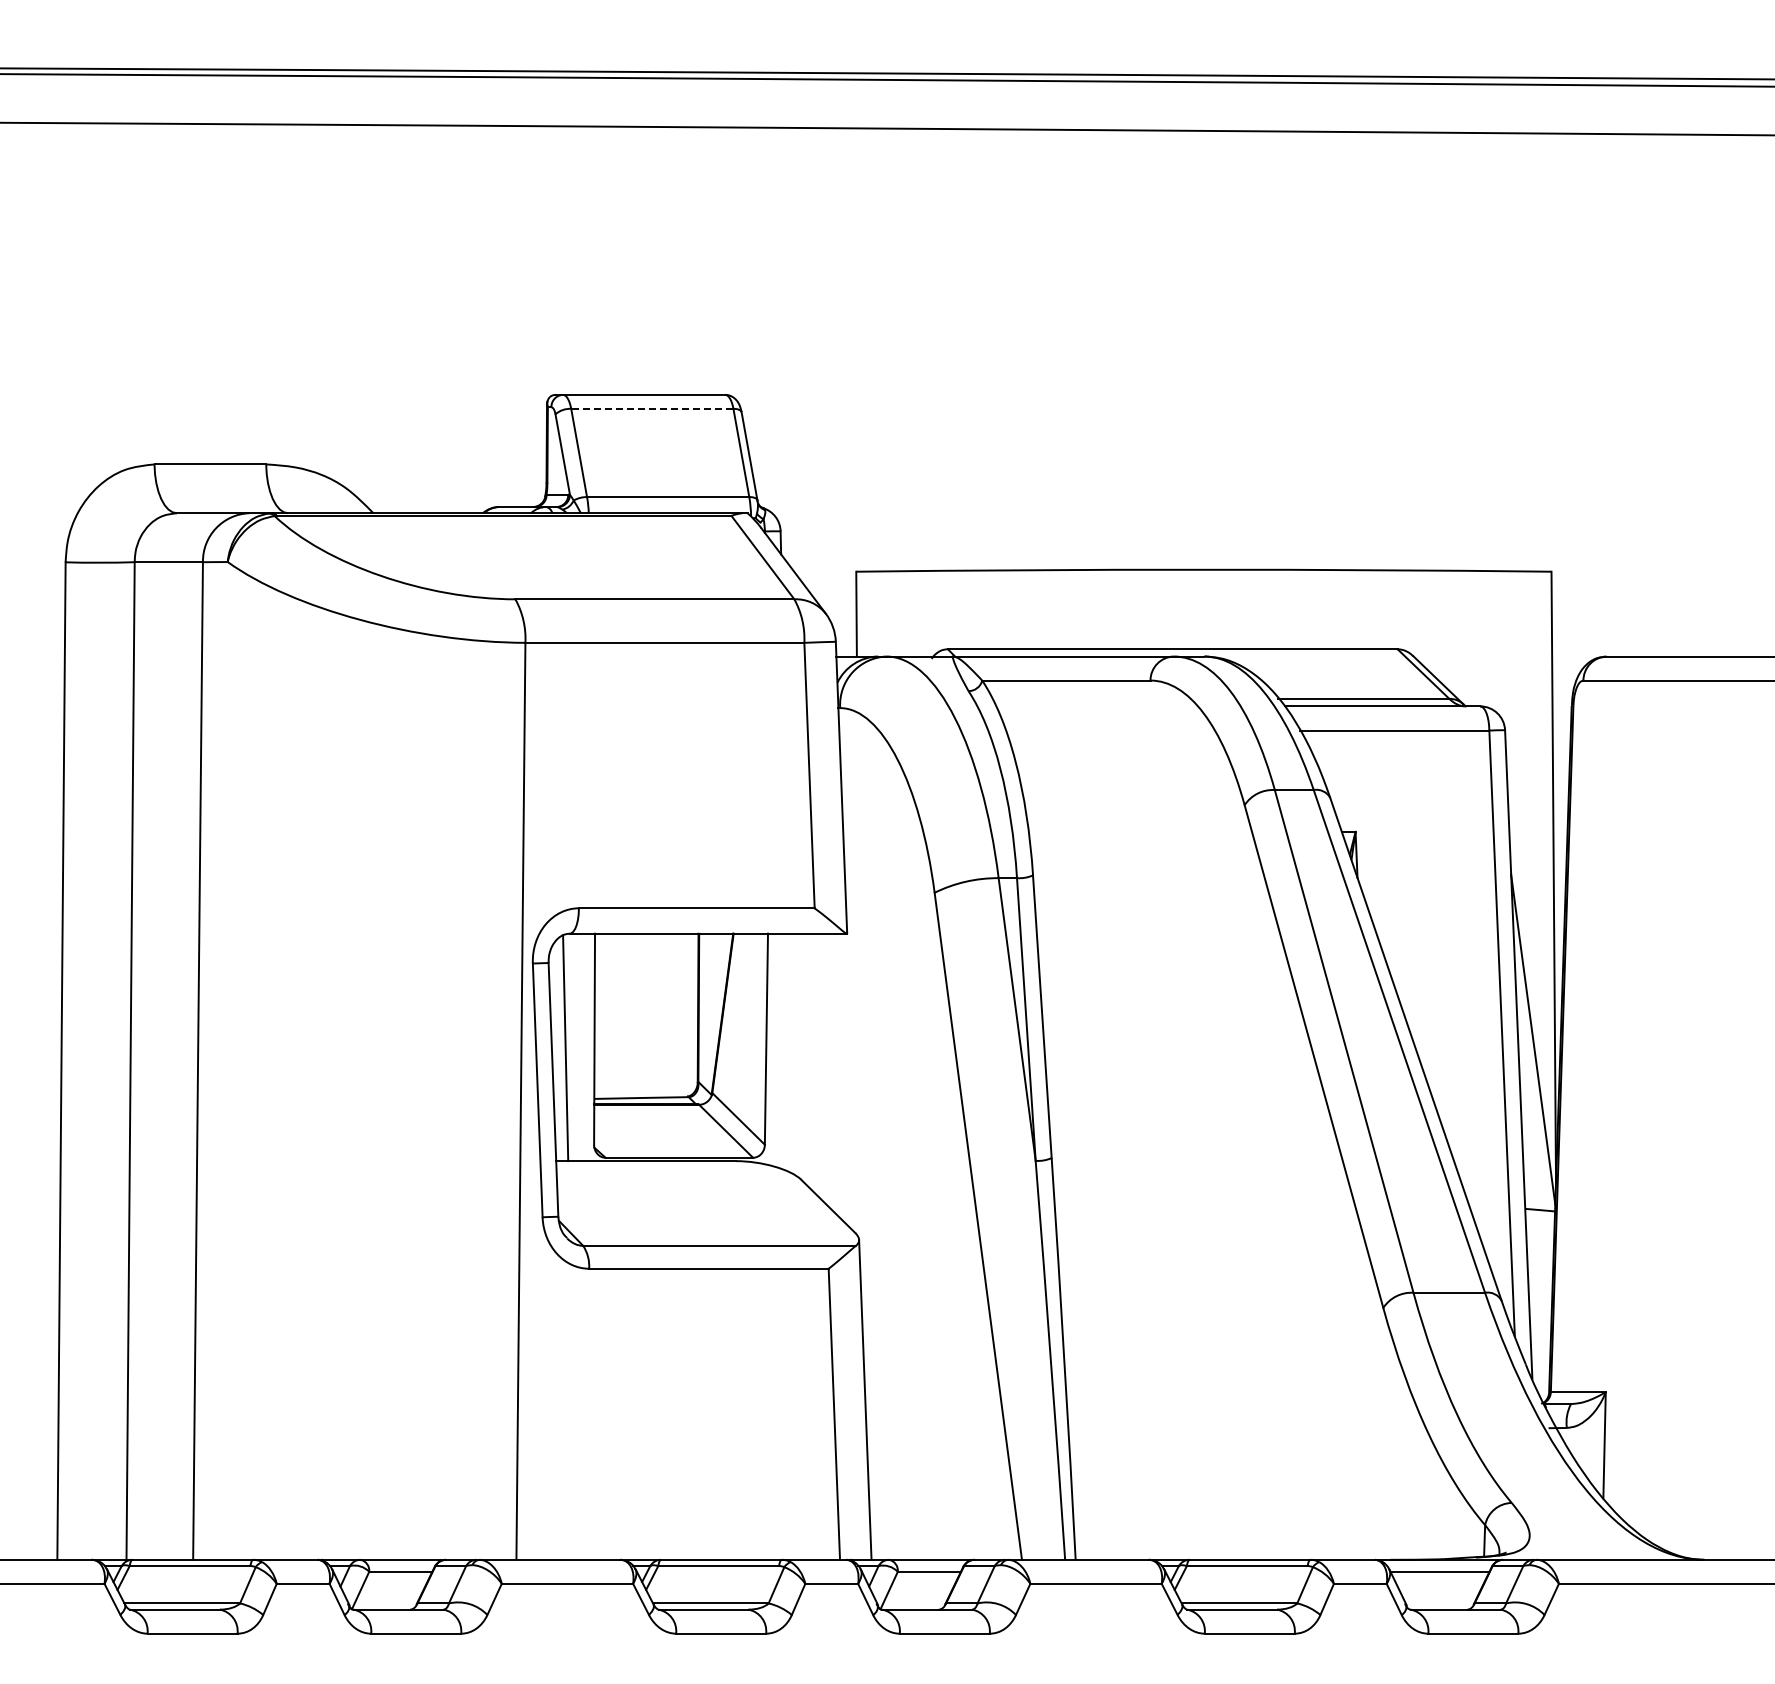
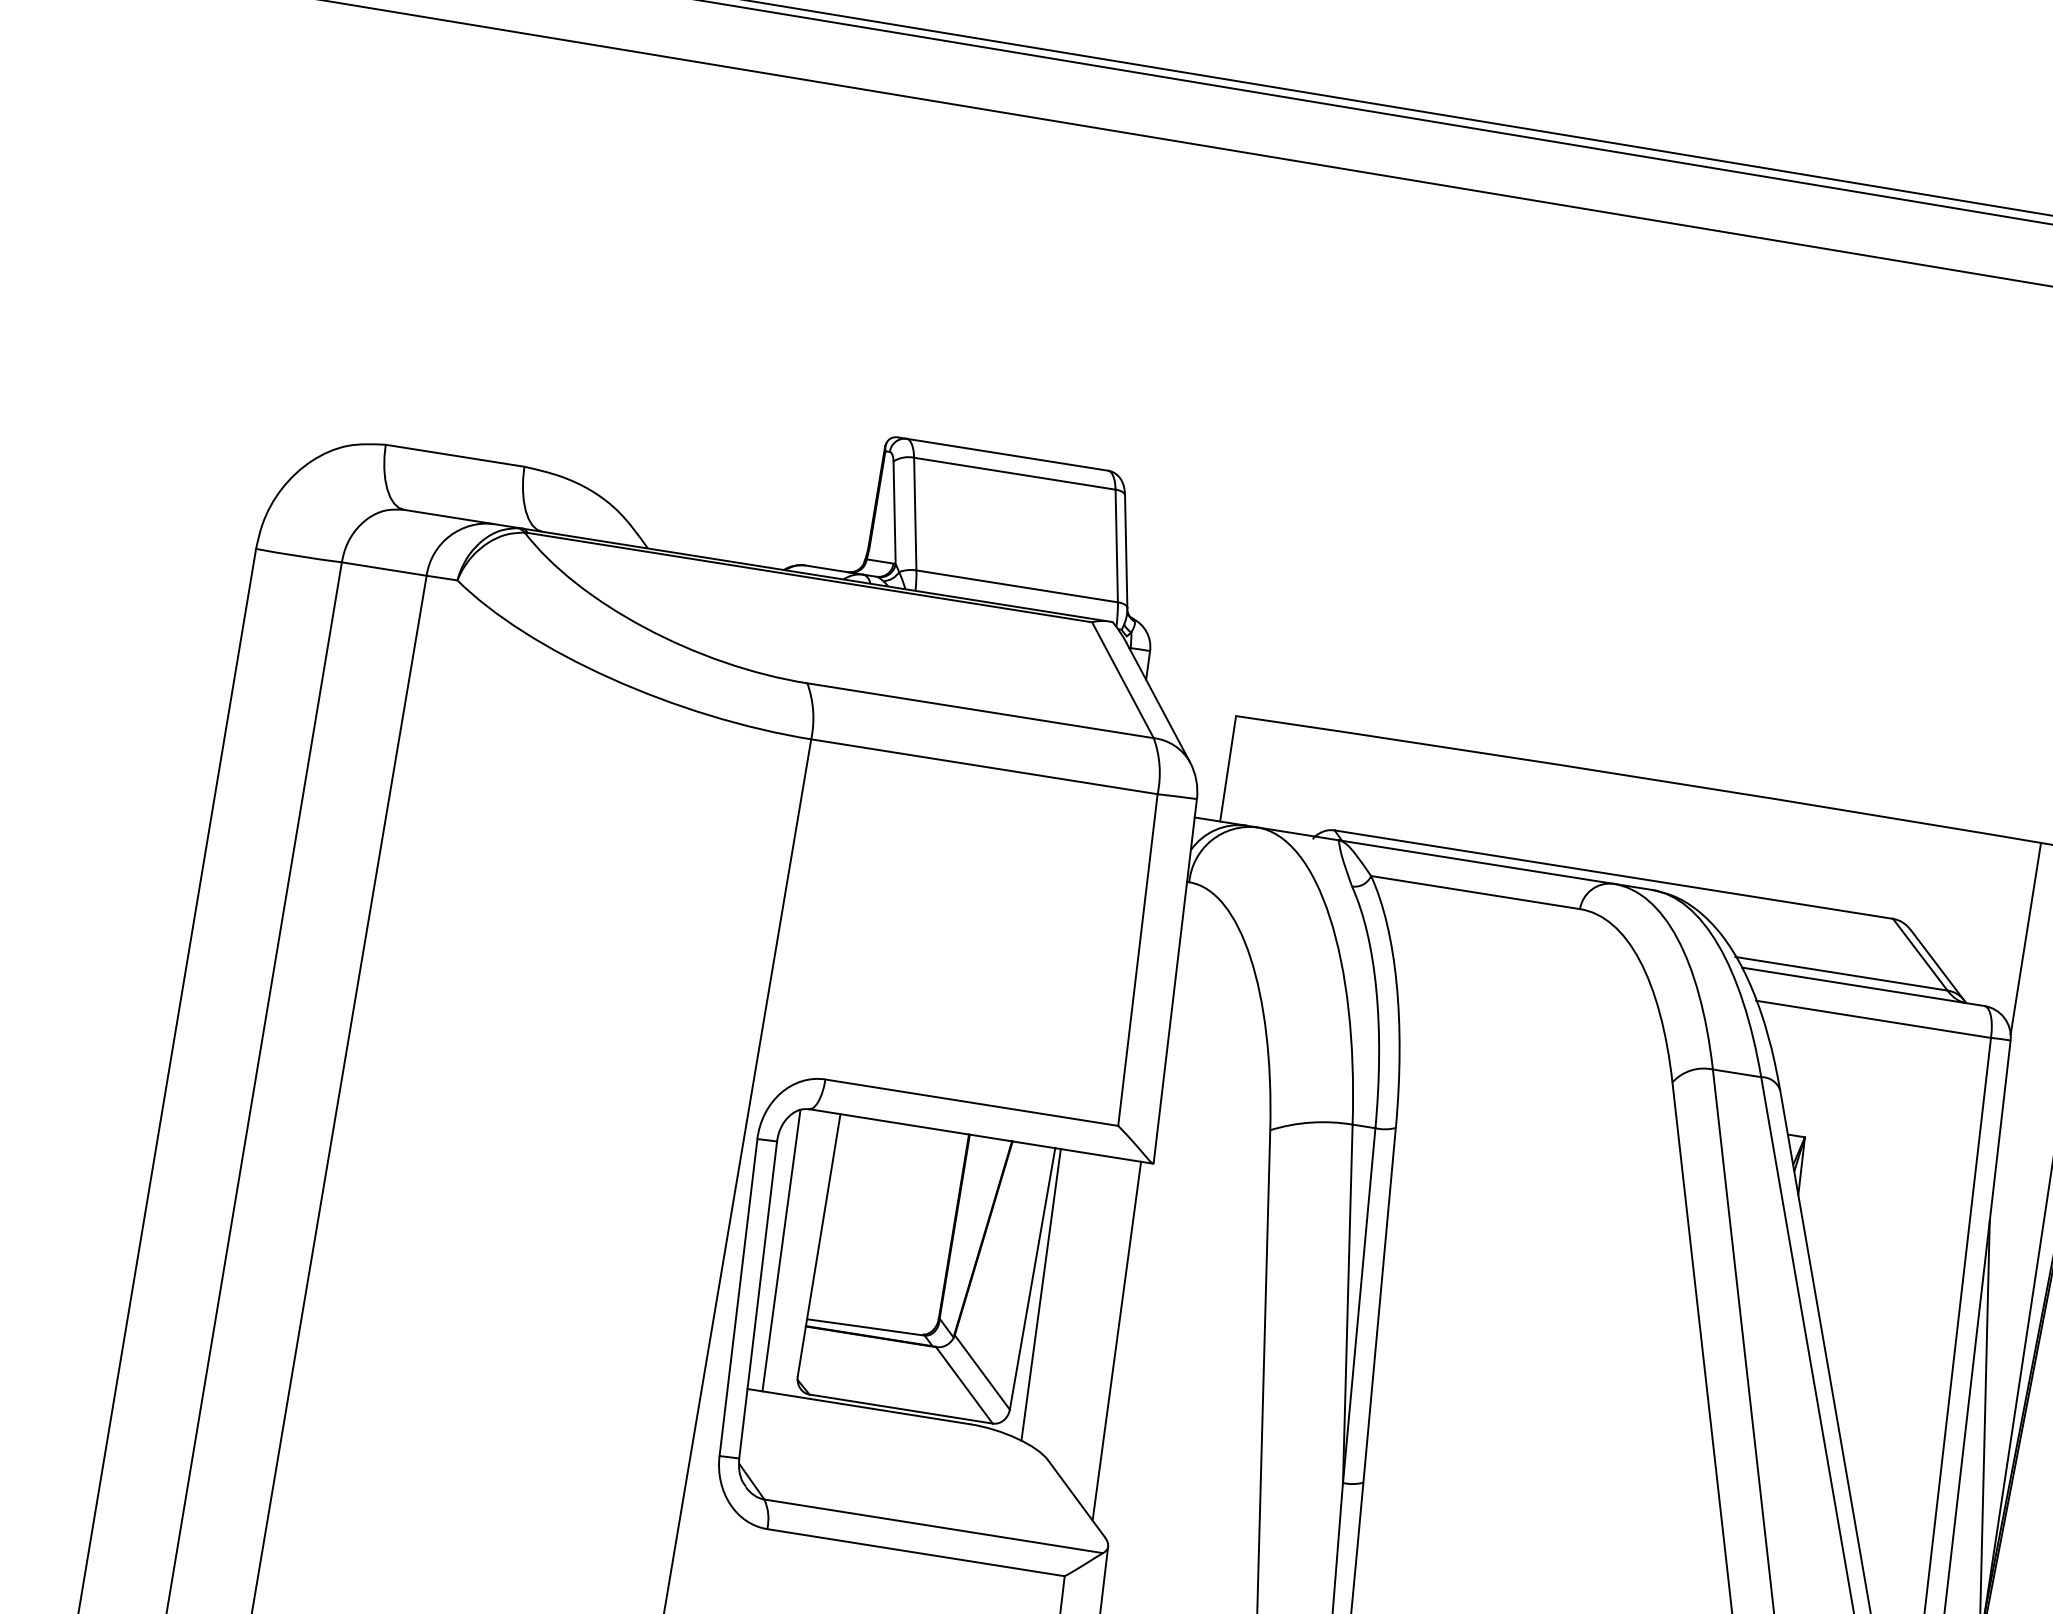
line: (651, 408) -> (1013, 473), dashed -> solid
line: (1504, 648) -> (2025, 938), added
line: (774, 1050) -> (1040, 1294), added
line: (840, 1077) -> (1117, 1341), added

